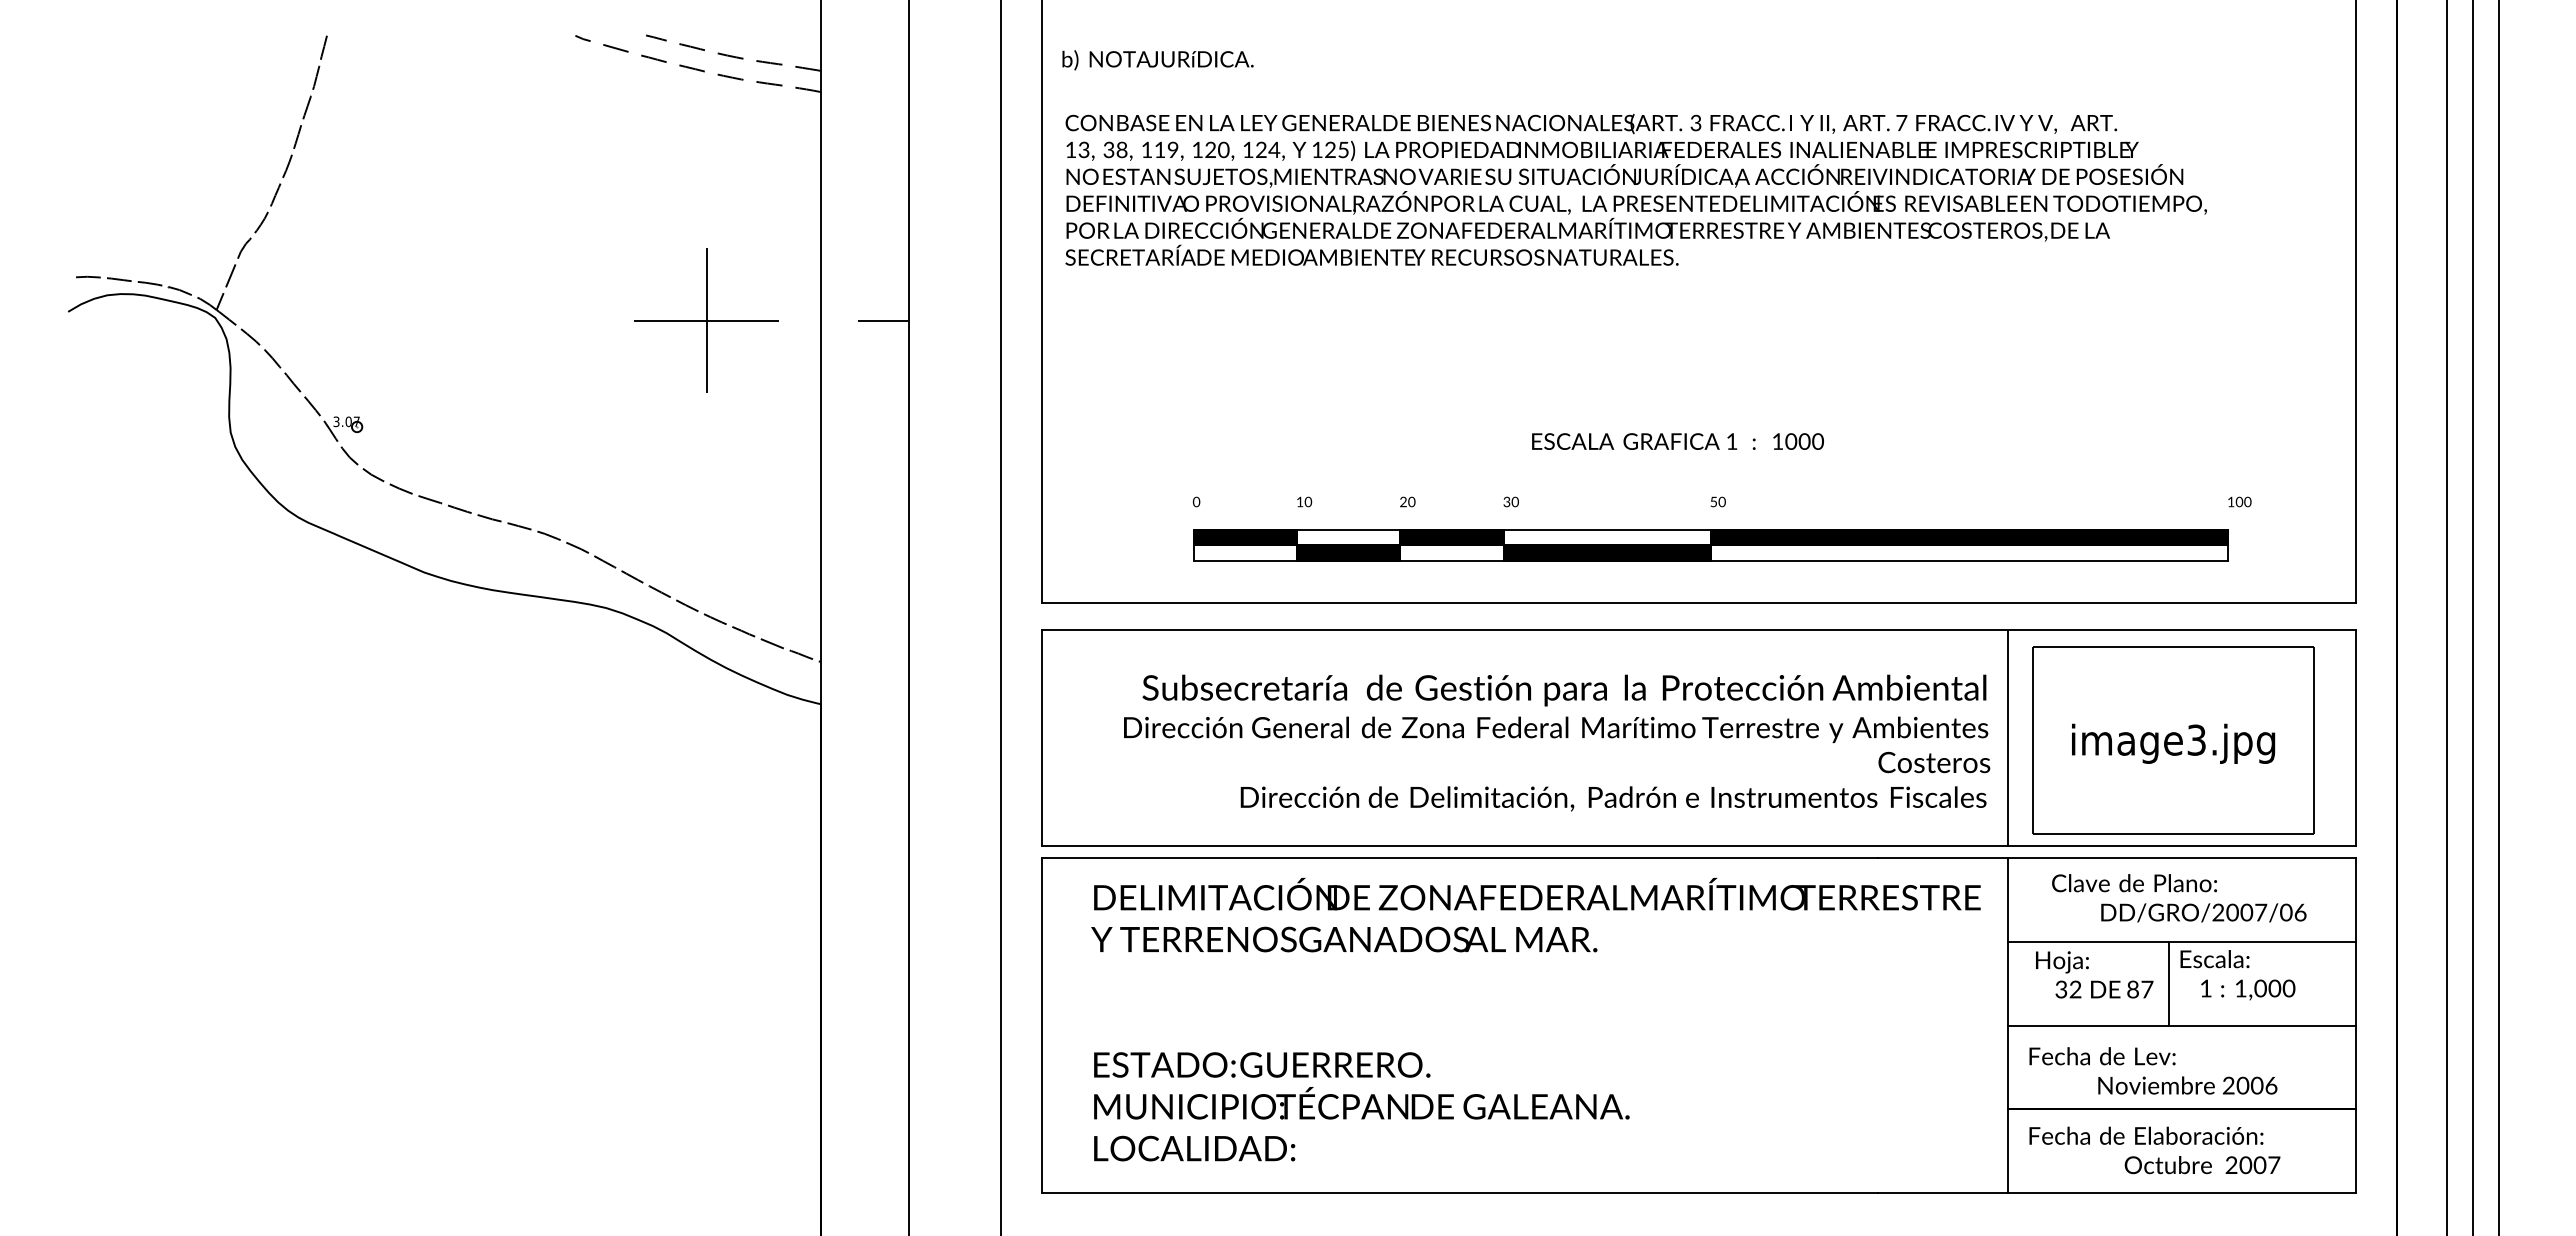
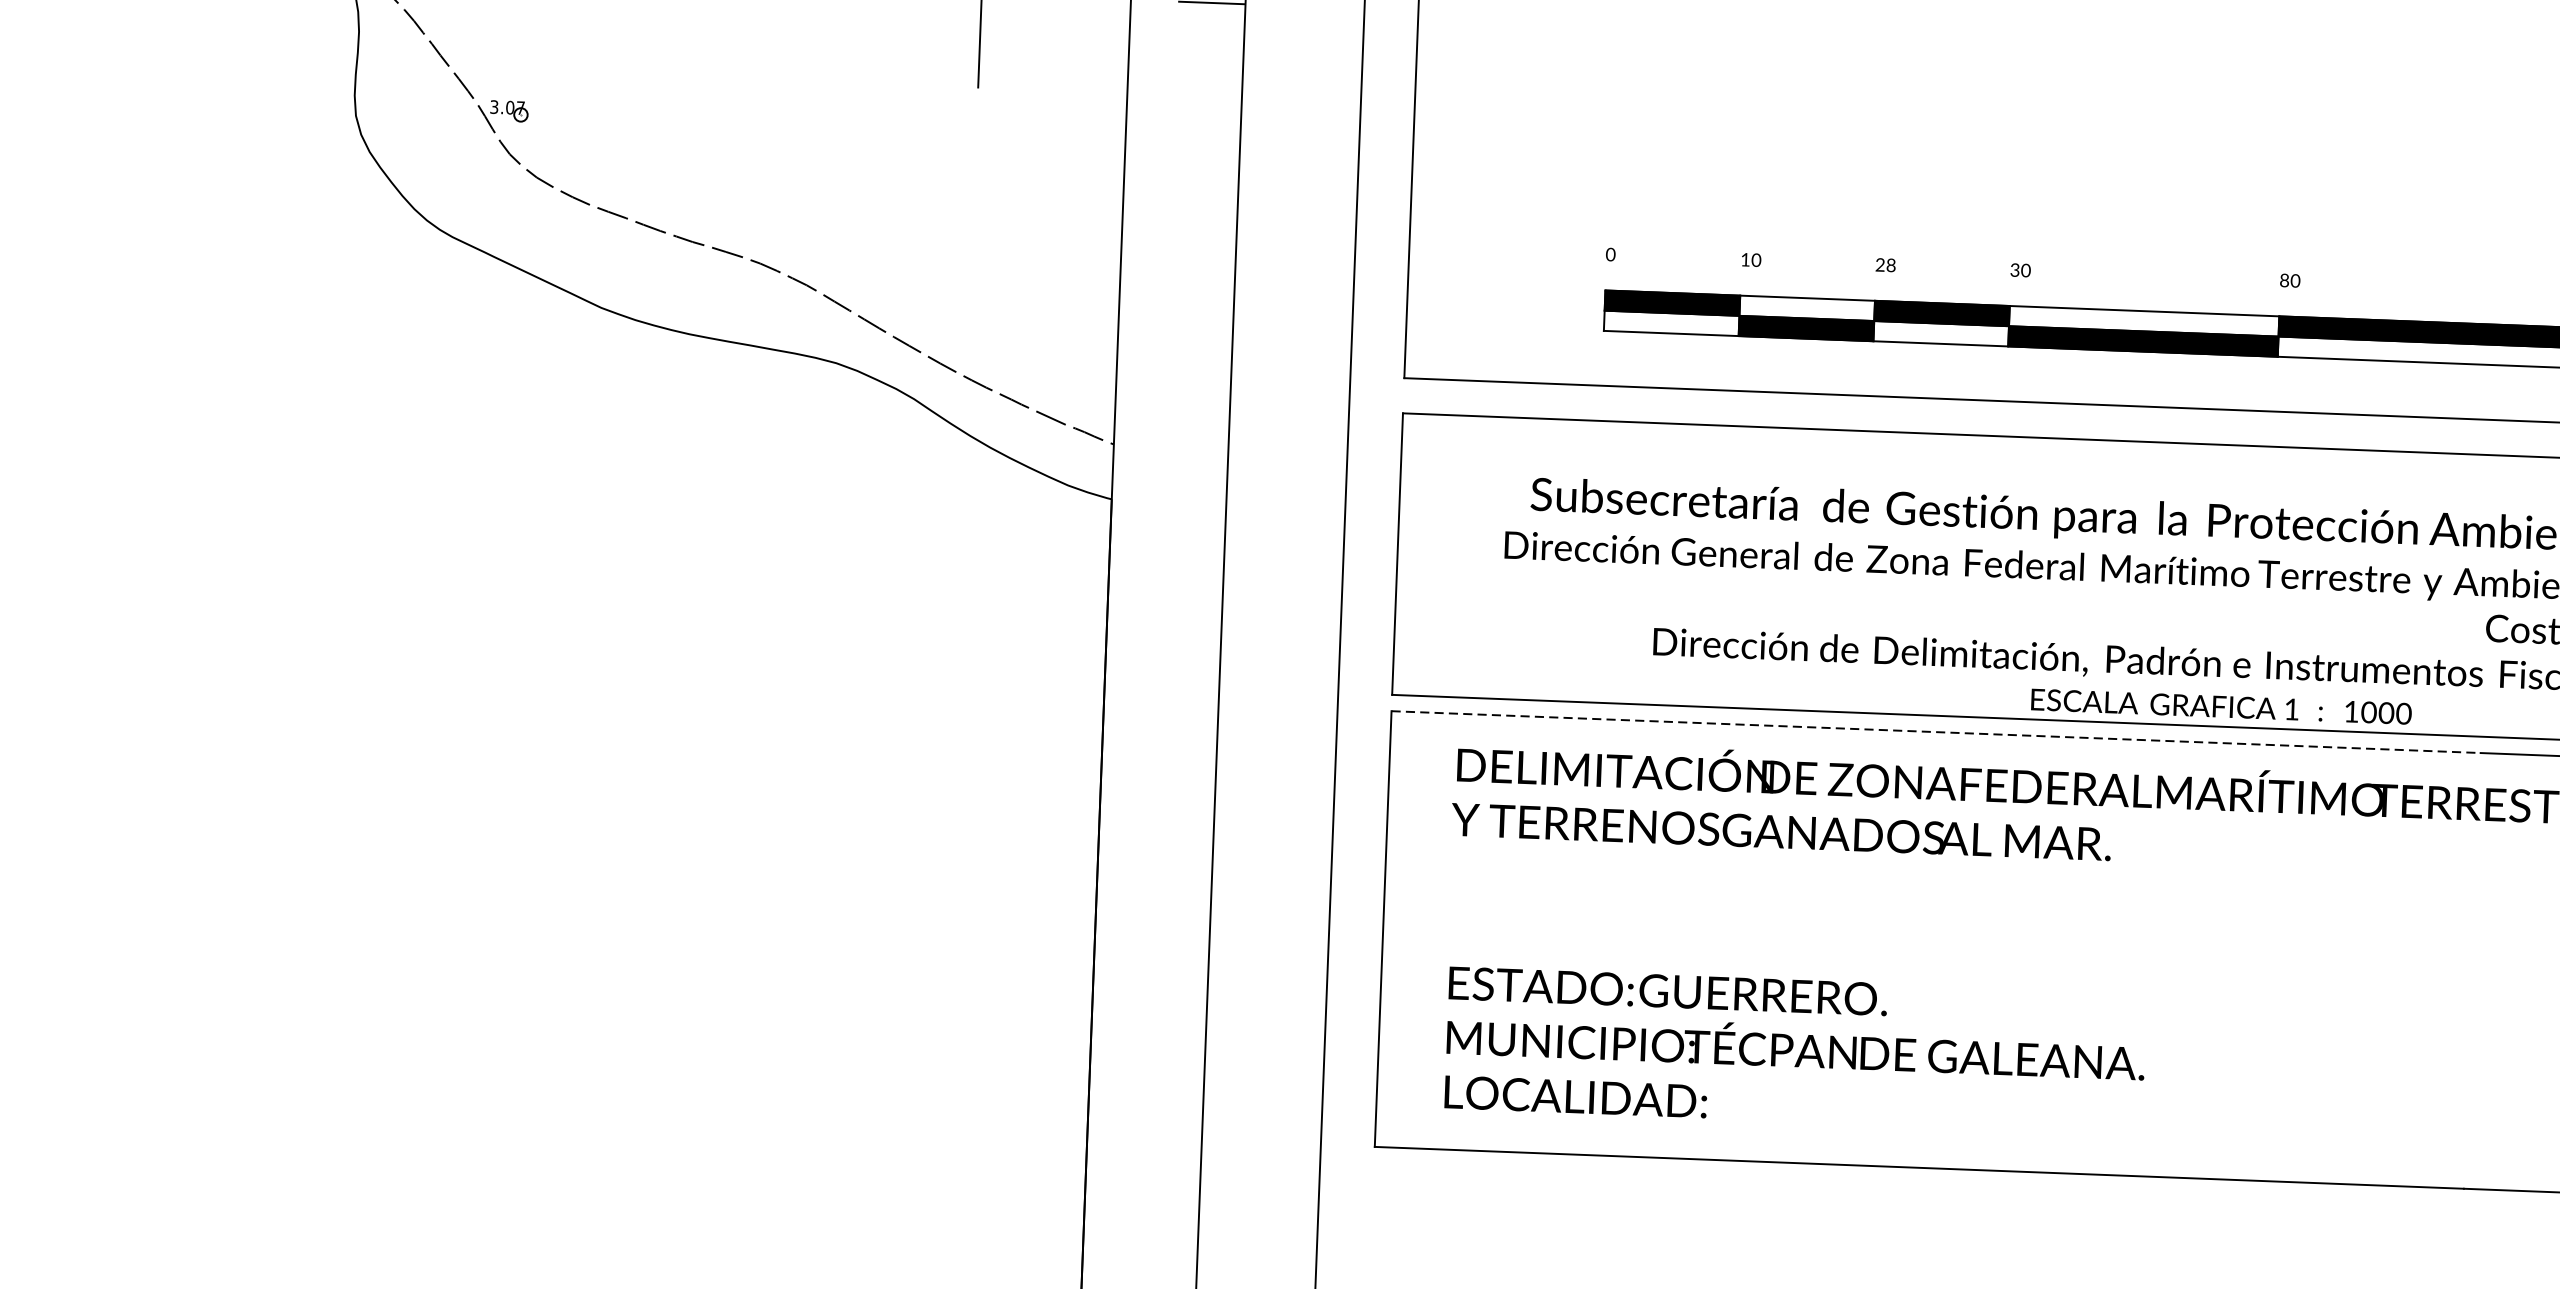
text: (1677, 441) -> (2220, 706), moved
text: (1411, 501) -> (1890, 264), 20 -> 28
text: (1713, 501) -> (2284, 279), 50 -> 80
line: (1460, 858) -> (1936, 732), solid -> dashed

